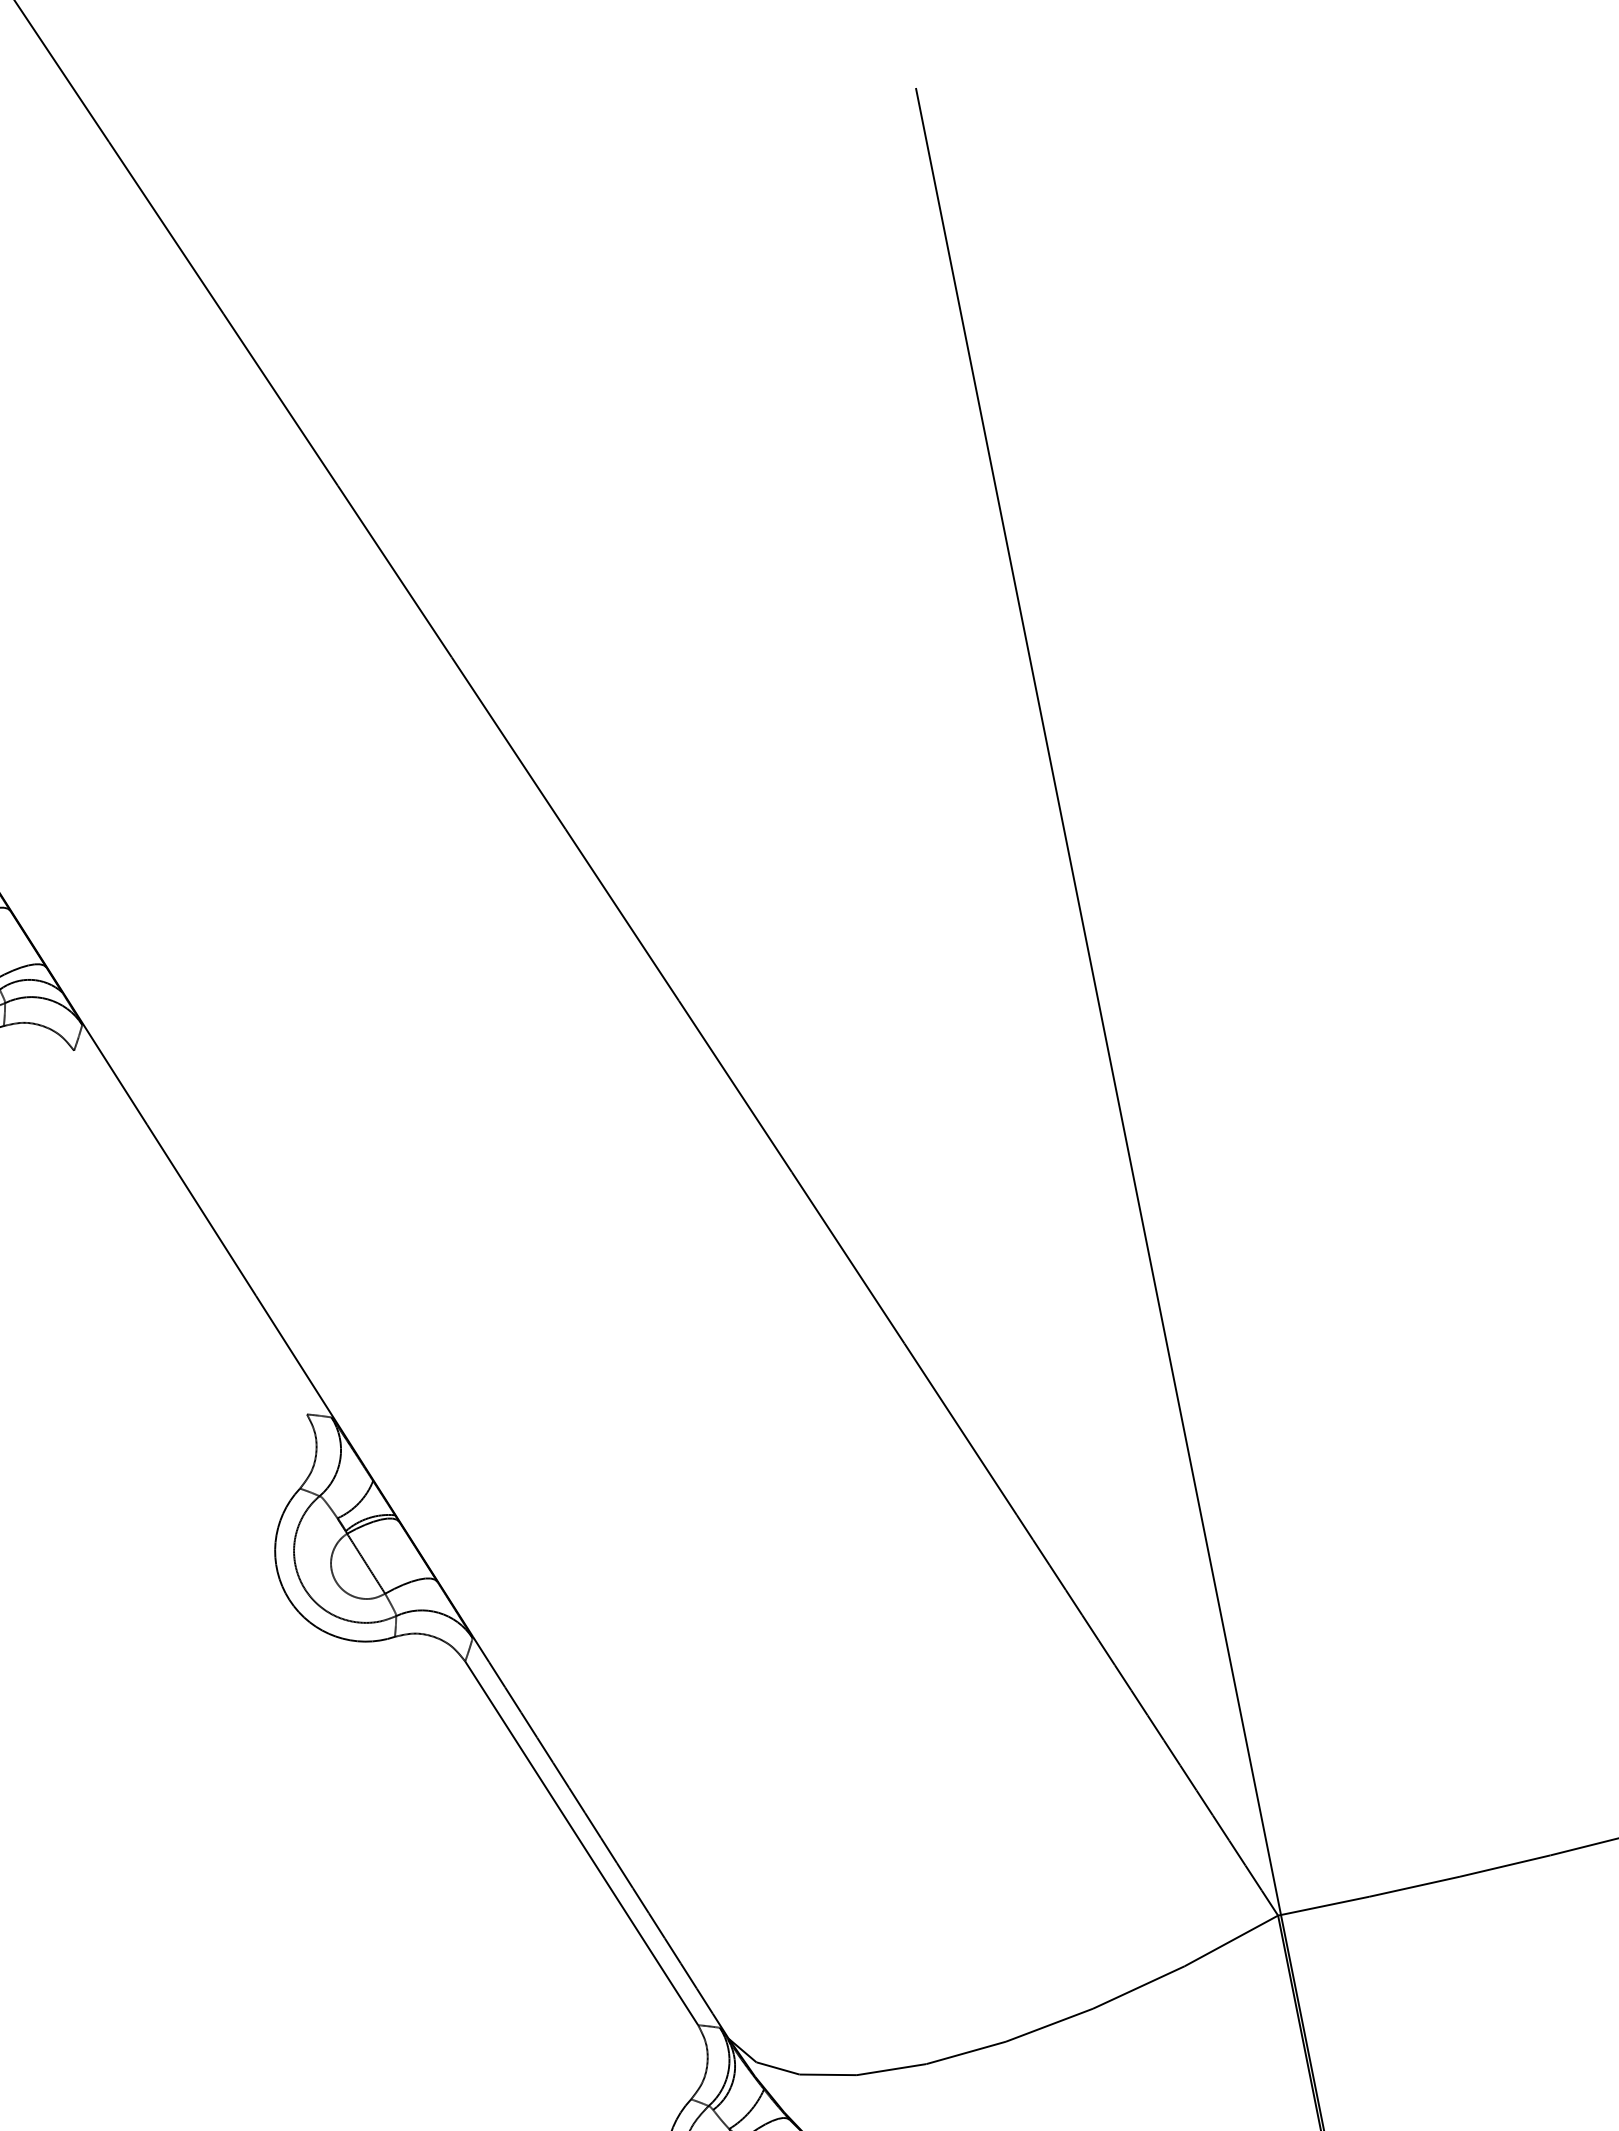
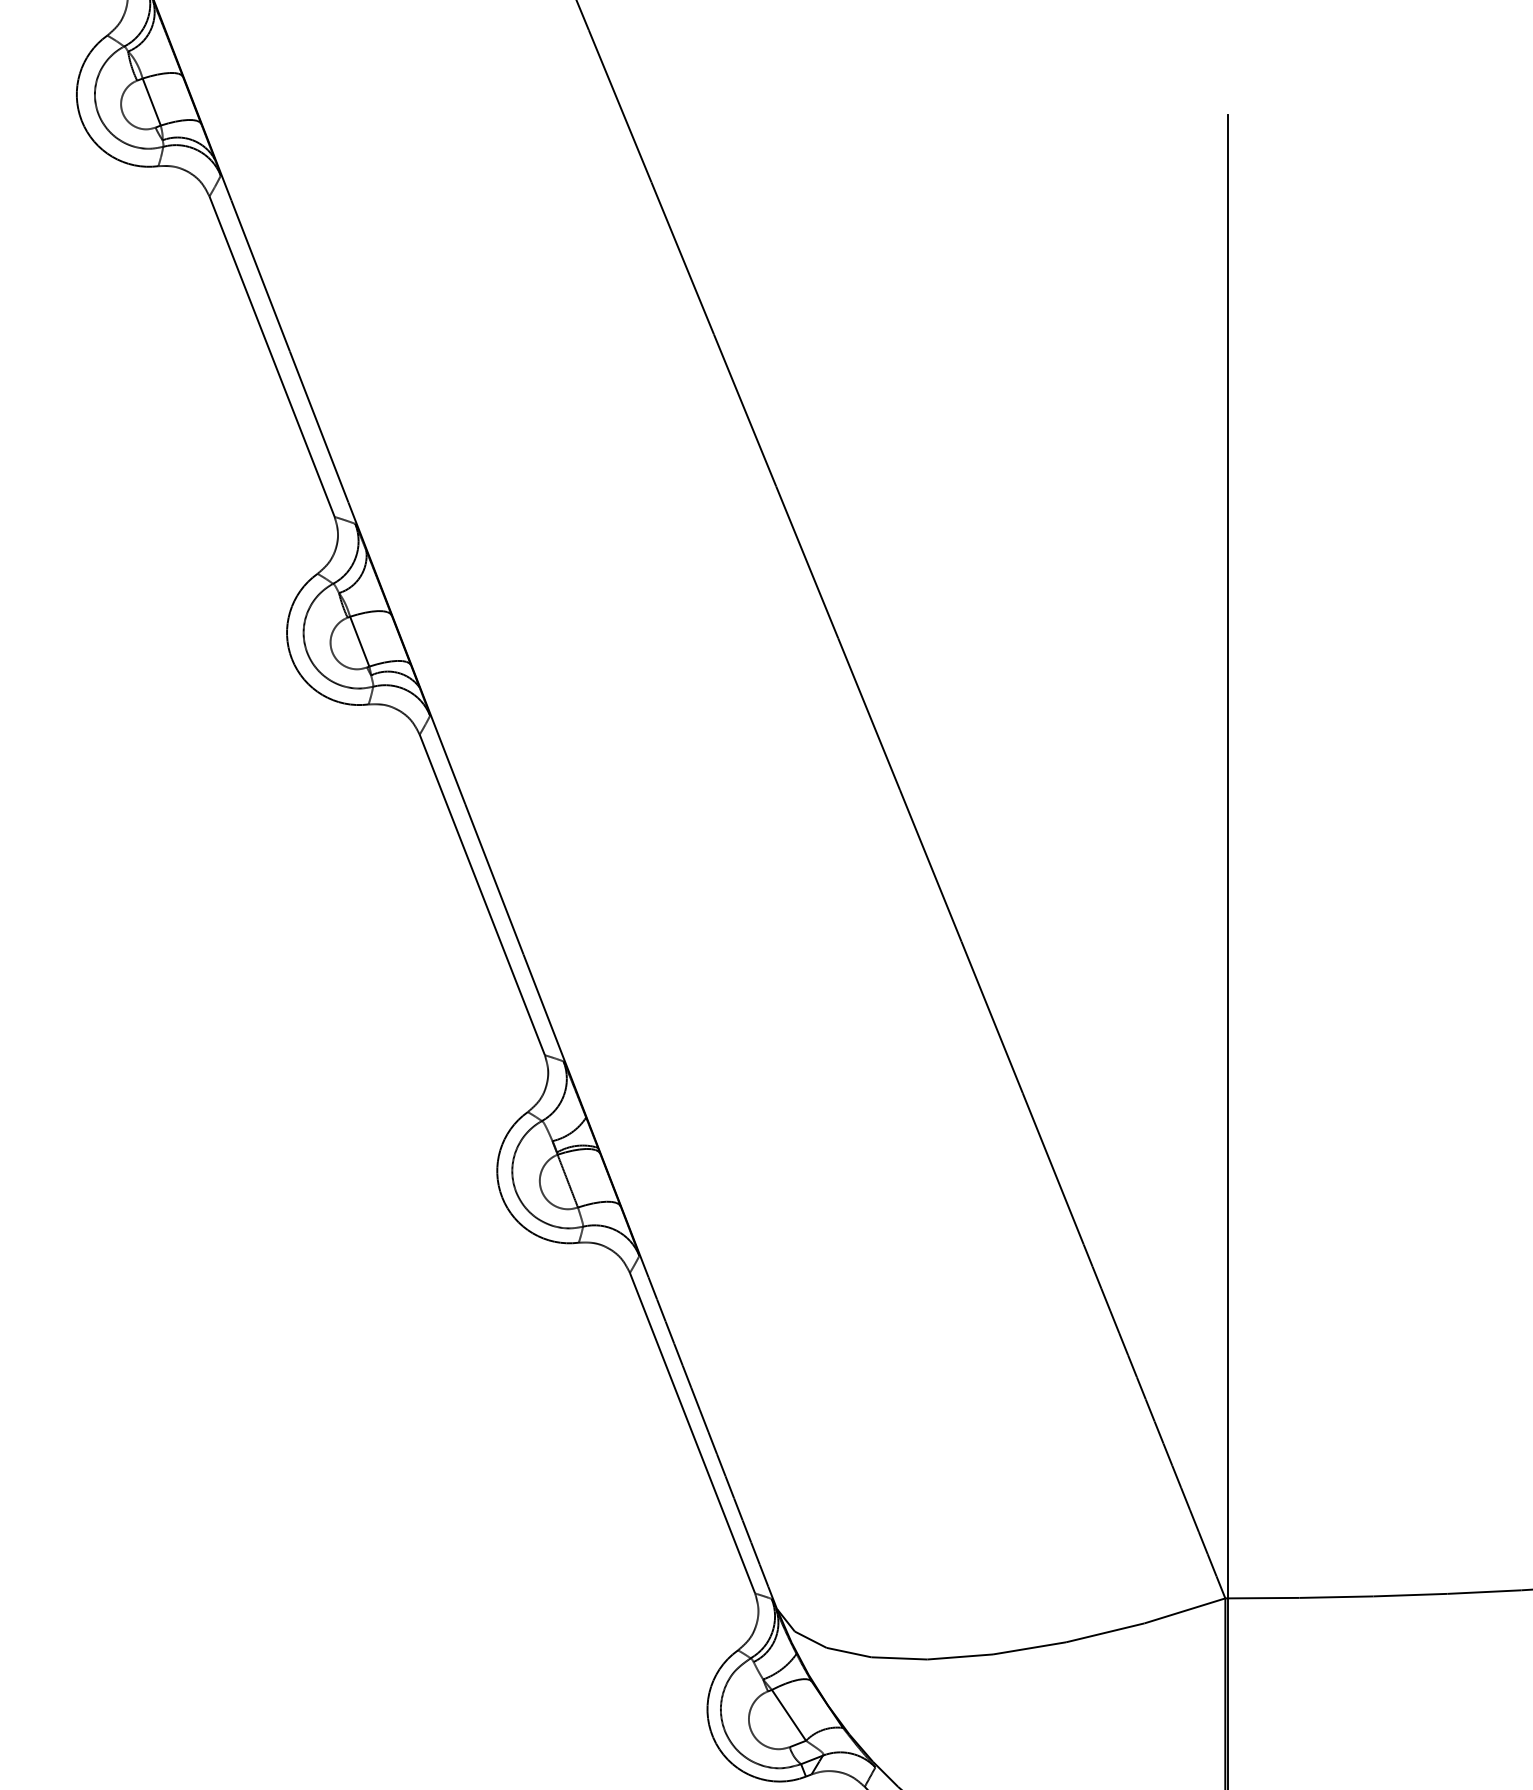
line: (189, 1232) -> (481, 894), added

